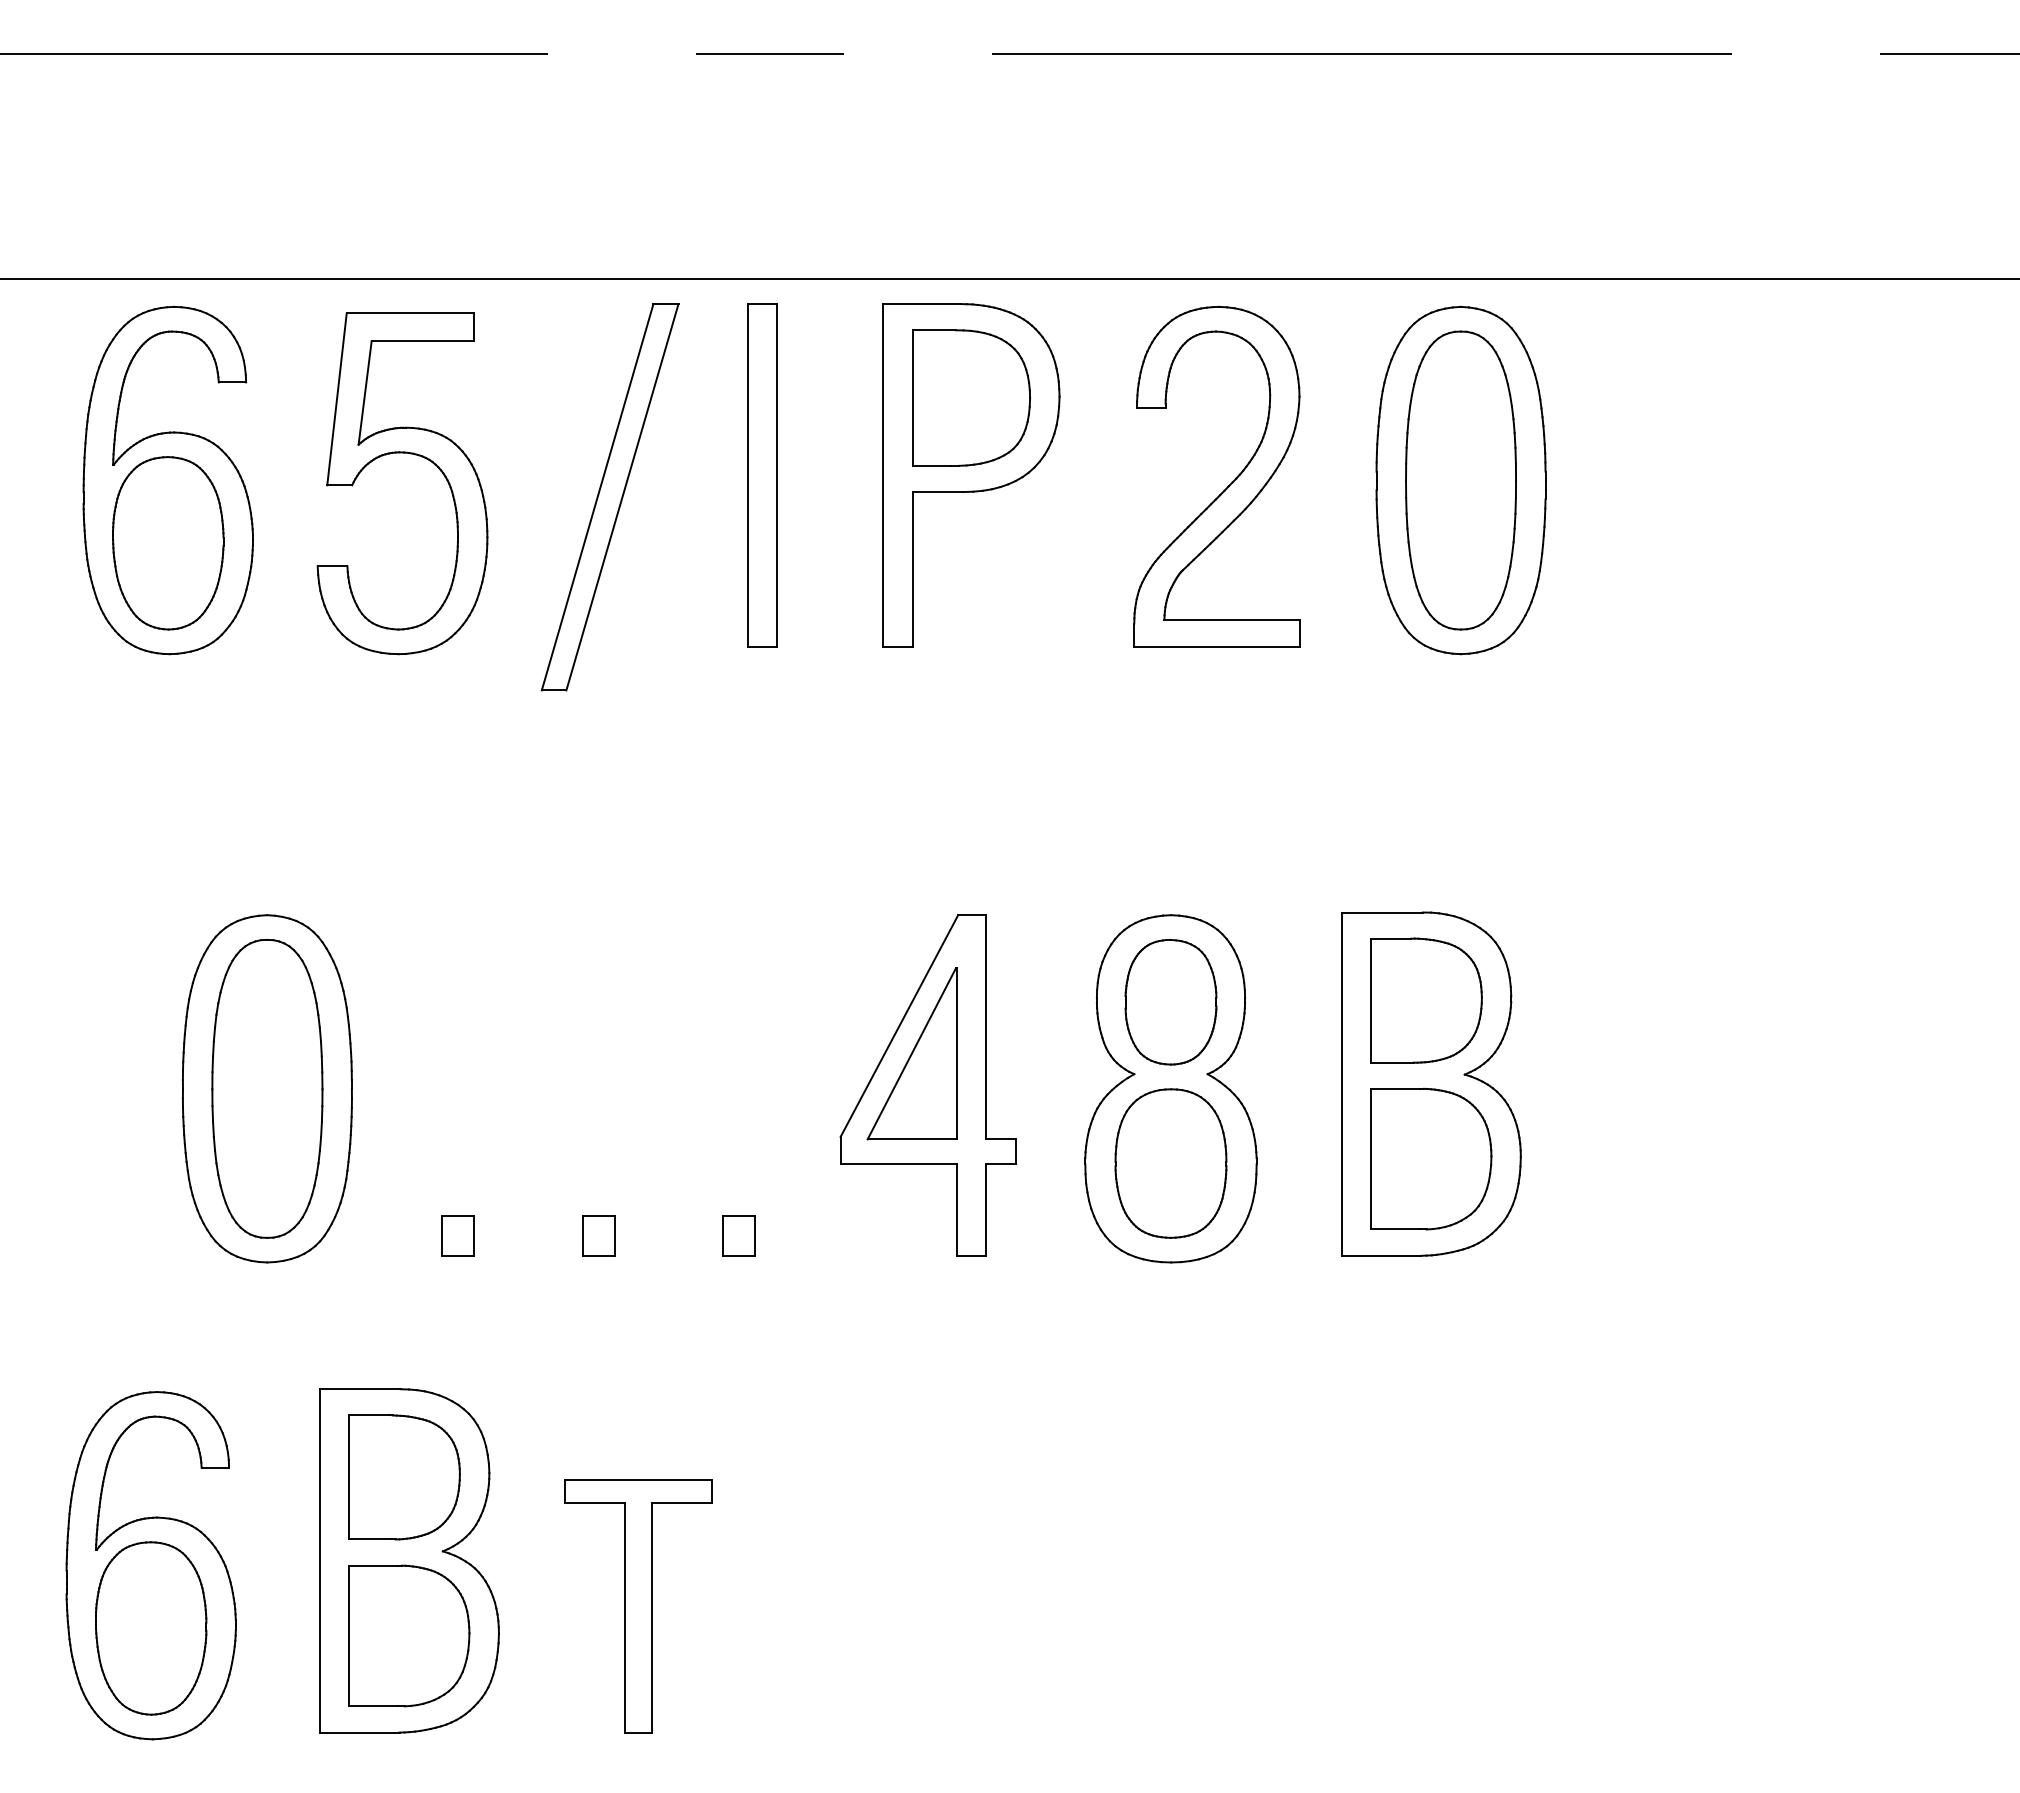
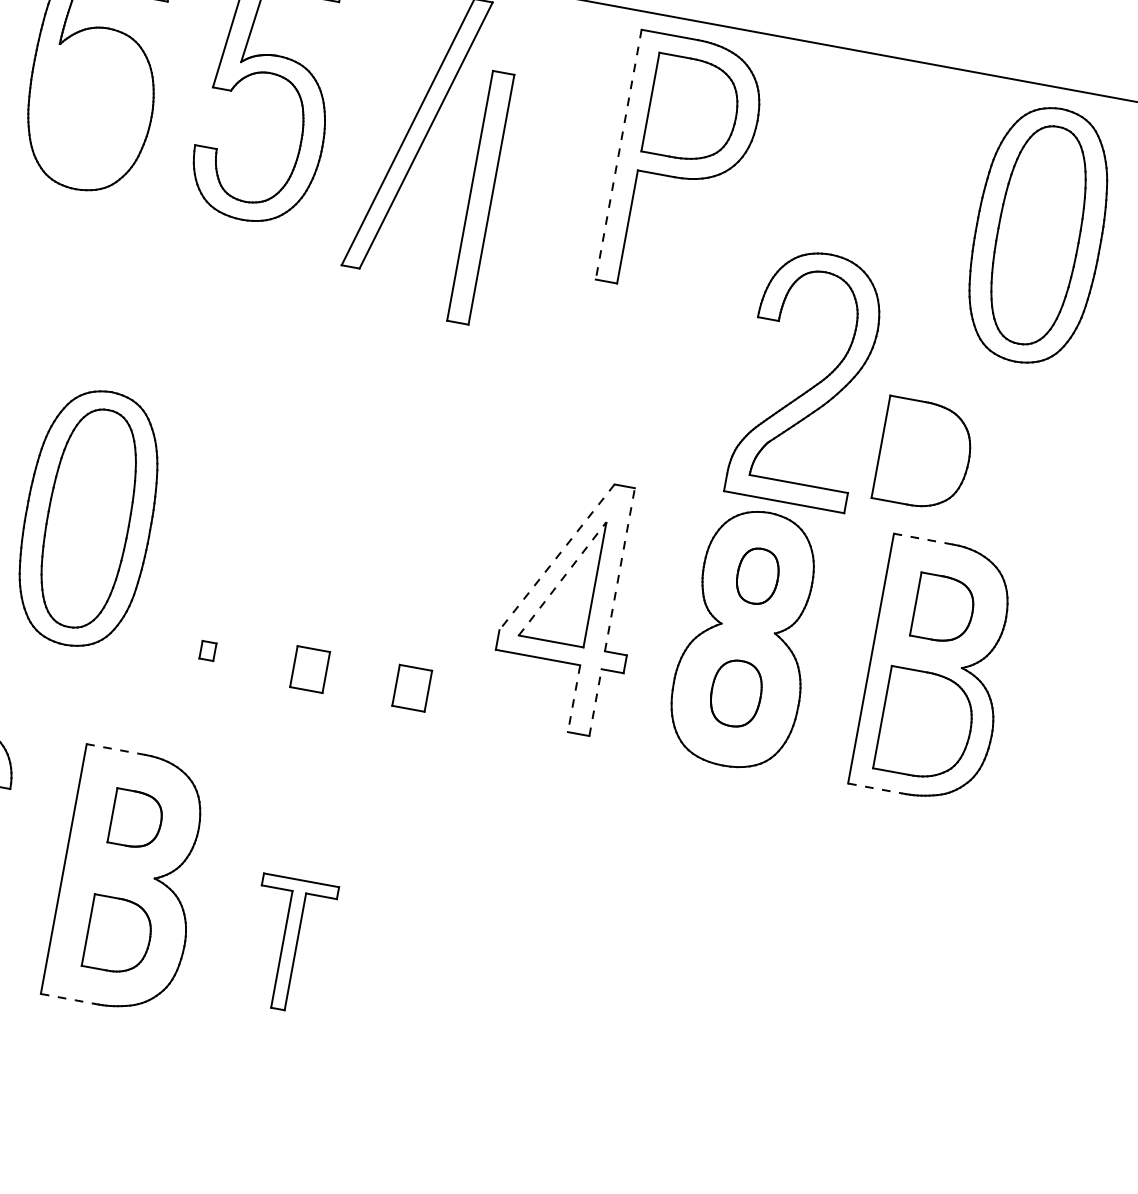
part: (762, 475) -> (480, 197), moved
line: (883, 475) -> (618, 154), solid -> dashed
part: (1227, 486) -> (813, 386), moved
part: (168, 543) -> (89, 108), removed
part: (1363, 799) -> (924, 454), added
line: (1382, 912) -> (923, 539), solid -> dashed
part: (1426, 1000) -> (943, 609), size x0.7
part: (1170, 1002) -> (757, 576), size x0.6
line: (899, 1026) -> (557, 557), solid -> dashed
line: (986, 1026) -> (620, 569), solid -> dashed
line: (911, 1053) -> (562, 578), solid -> dashed
part: (1170, 1163) -> (735, 693), size x0.6
line: (956, 1209) -> (574, 698), solid -> dashed
line: (986, 1209) -> (595, 702), solid -> dashed
part: (457, 1235) -> (207, 650), size x0.6
part: (598, 1235) -> (310, 669), size x1.4
part: (738, 1235) -> (411, 688), size x1.4
line: (1379, 1255) -> (875, 788), solid -> dashed
line: (359, 1389) -> (115, 749), solid -> dashed
part: (404, 1477) -> (136, 819), size x0.6
part: (638, 1606) -> (289, 944), size x0.7
part: (409, 1635) -> (119, 935), size x0.7
line: (357, 1732) -> (68, 998), solid -> dashed

